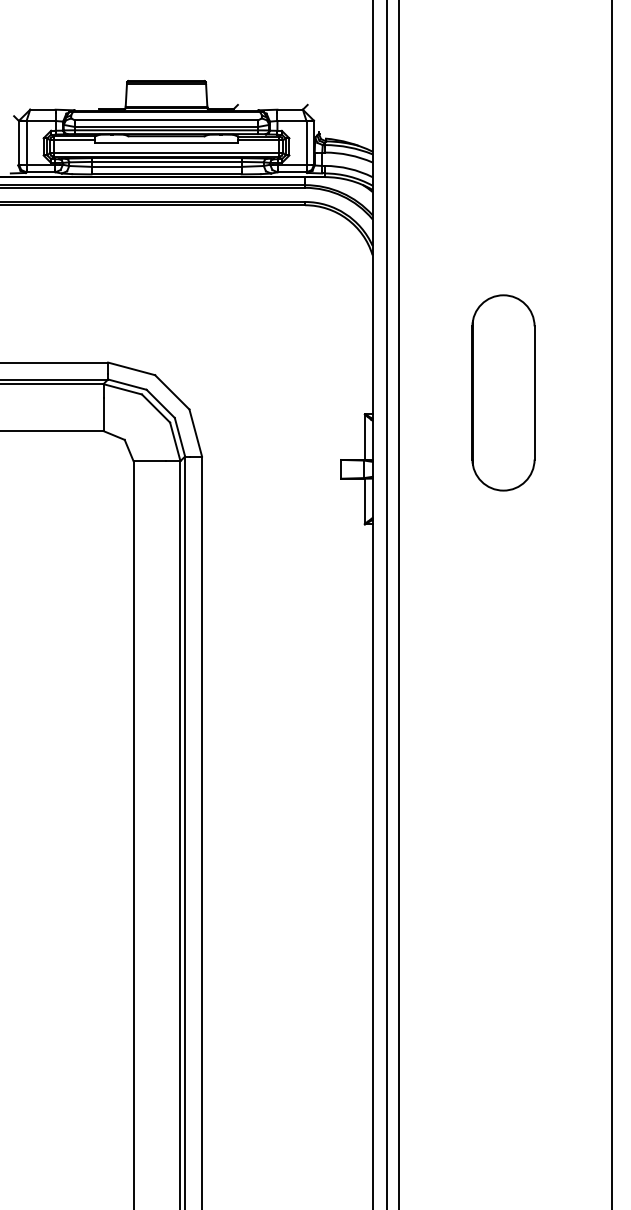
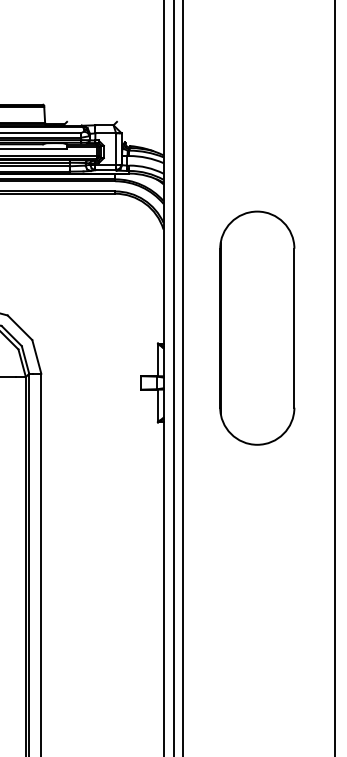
part: (503, 392) -> (257, 327), size x1.67

